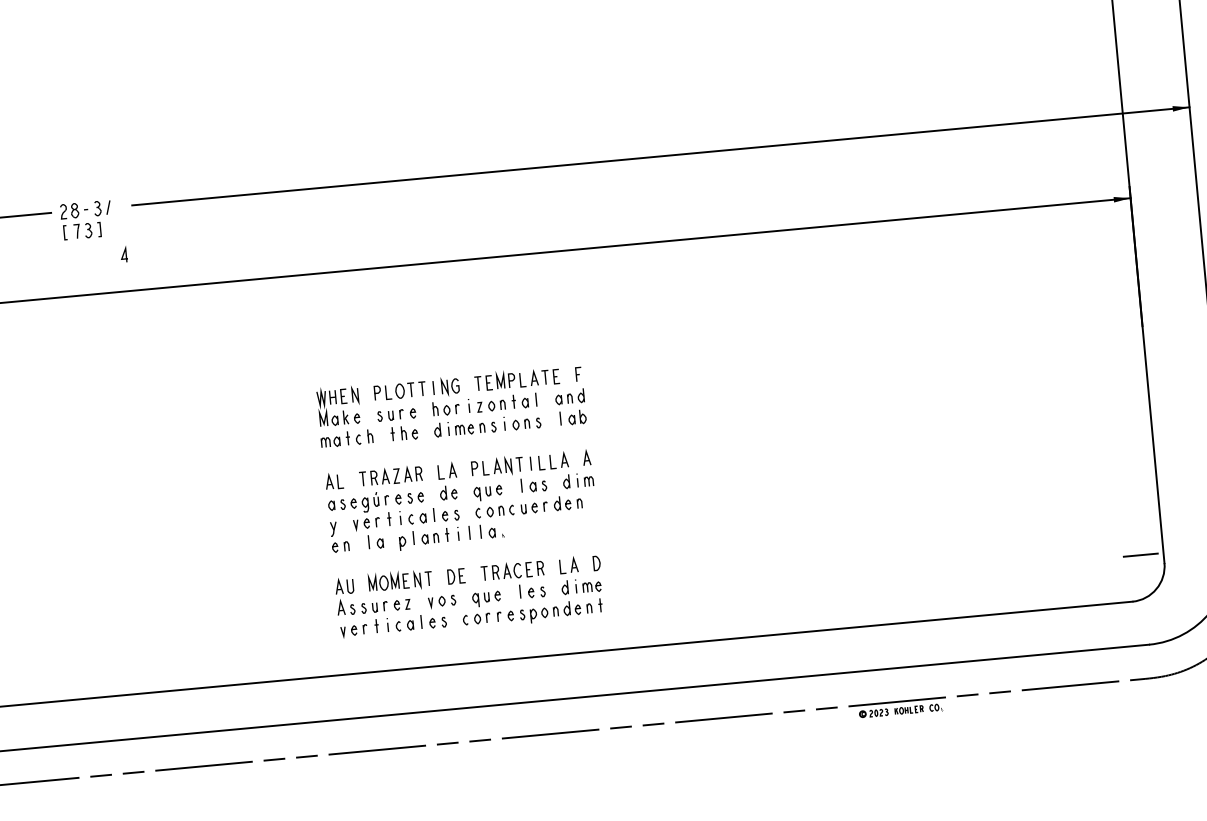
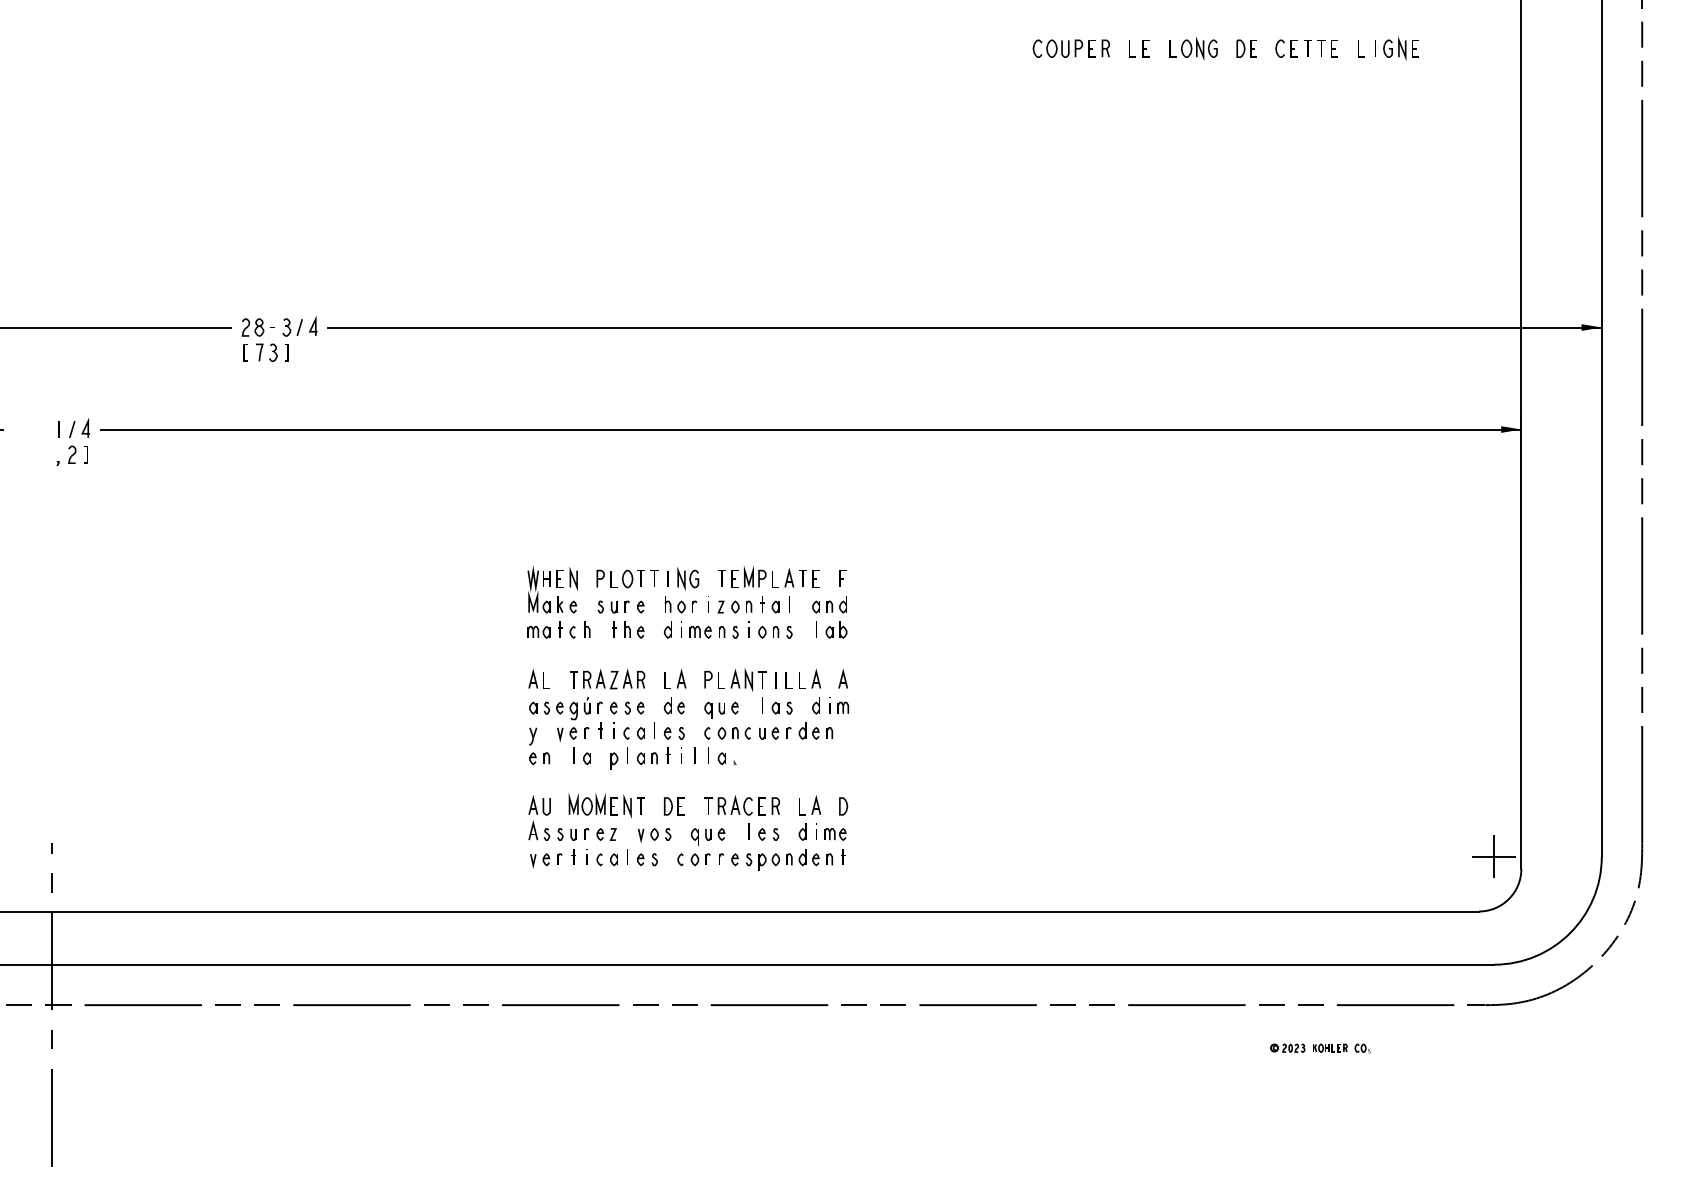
line: (123, 253) -> (312, 325), moved
line: (1140, 554) -> (1493, 856), added
part: (901, 711) -> (1320, 1048), moved

